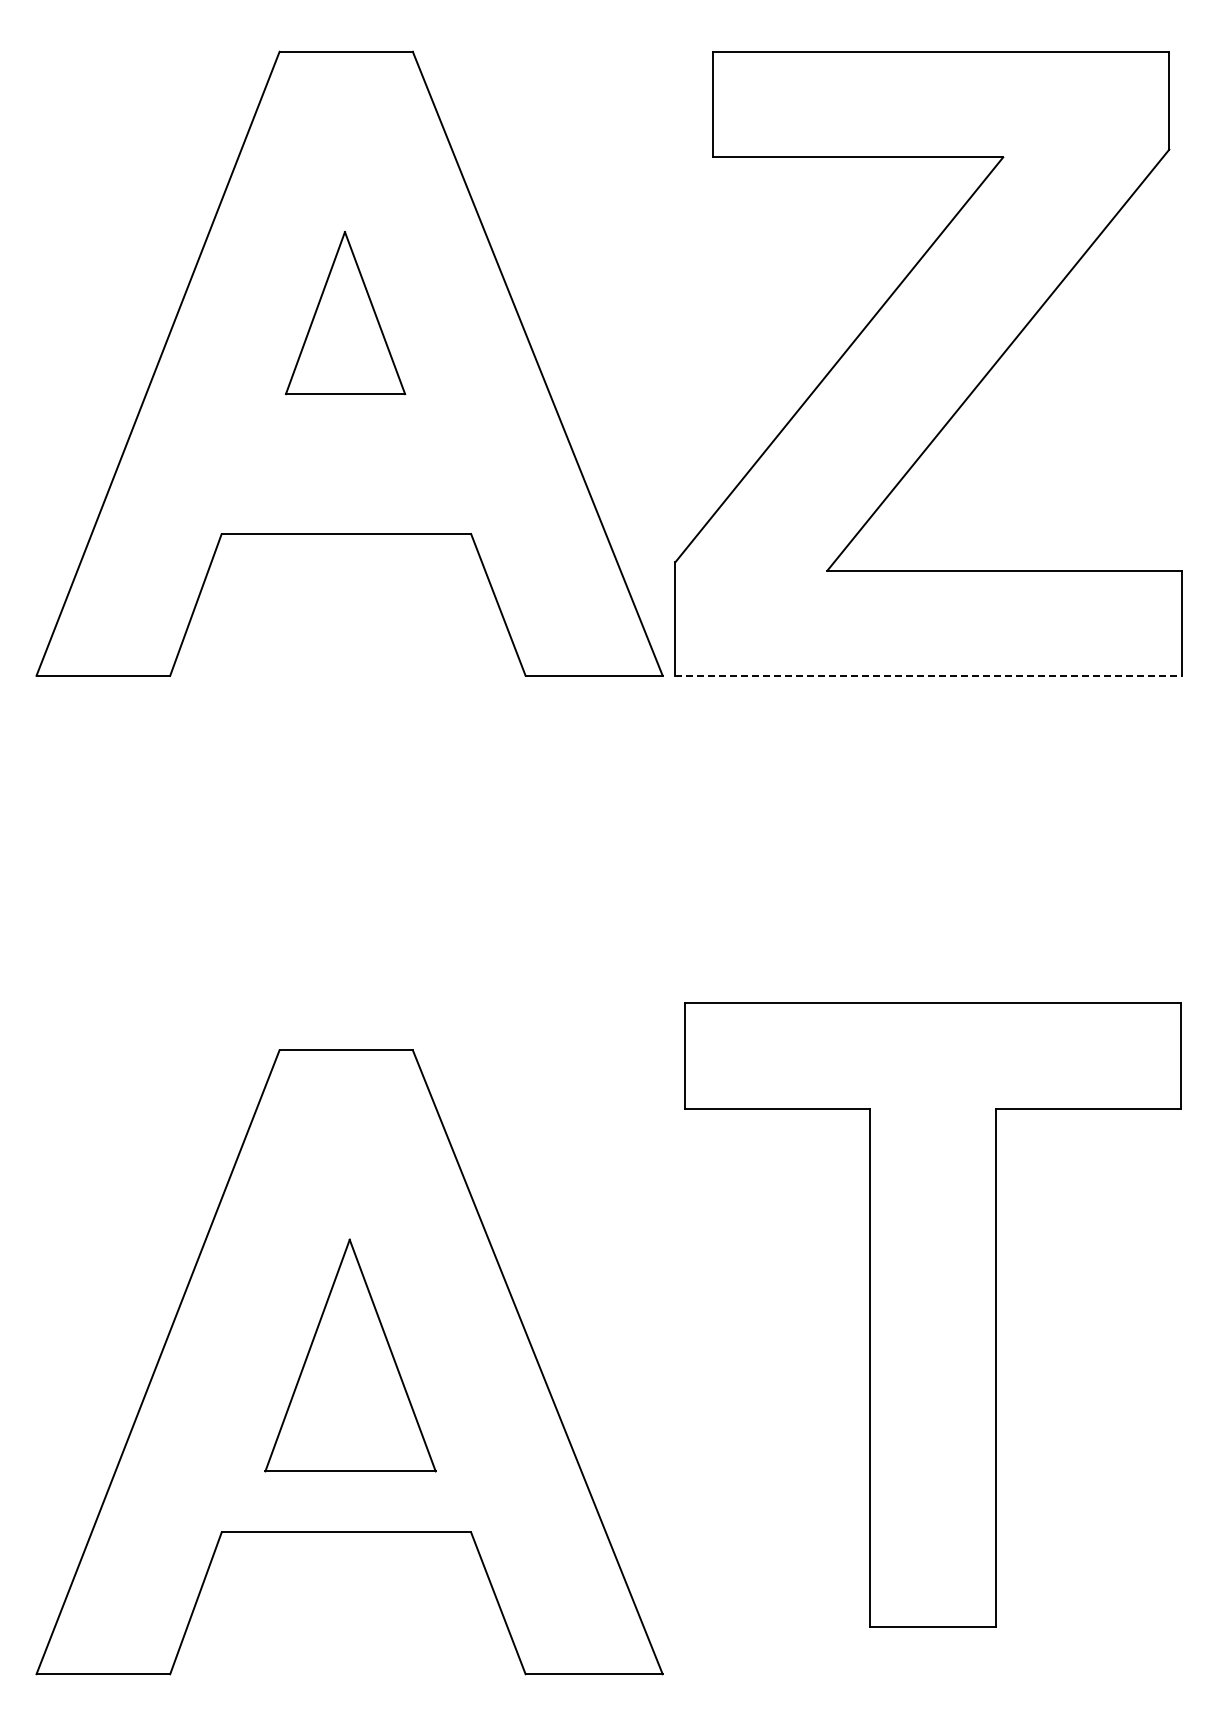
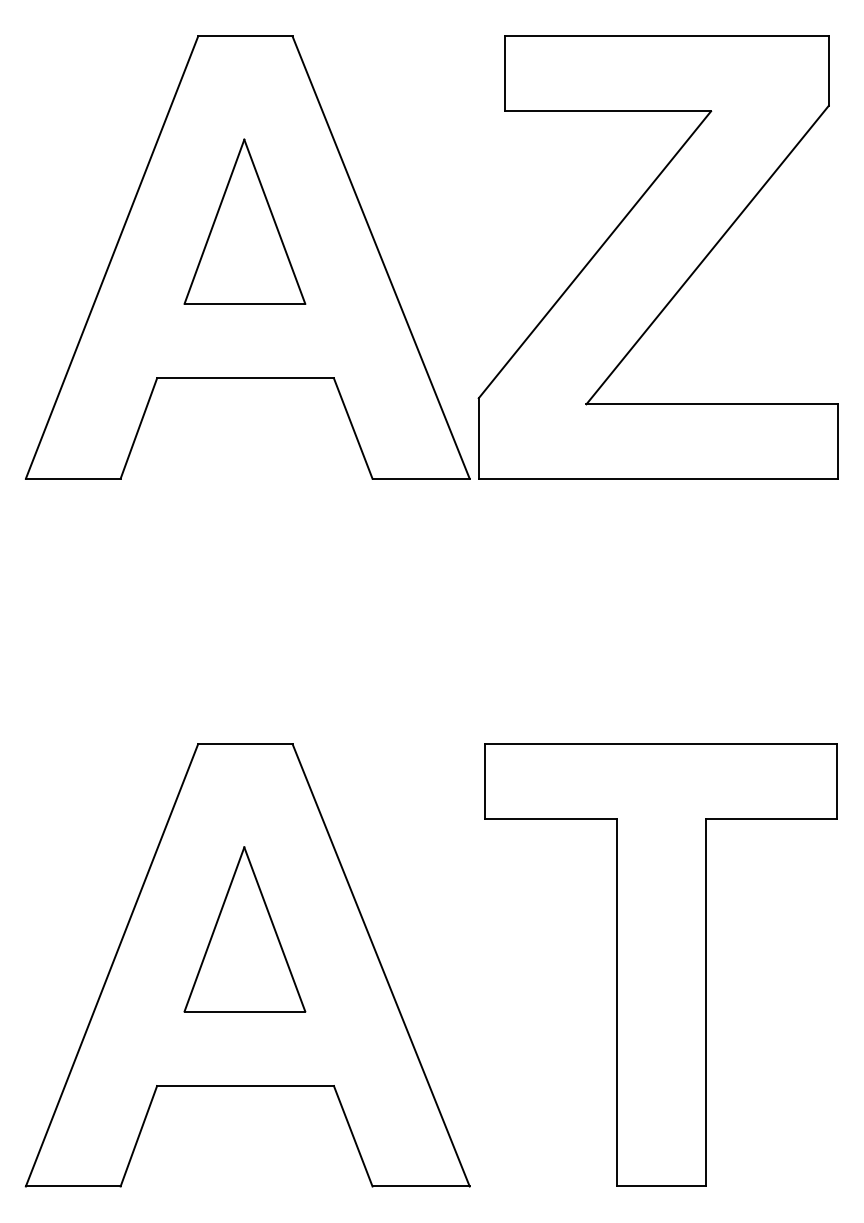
part: (345, 312) -> (244, 221), size x1.43
line: (929, 675) -> (658, 478), dashed -> solid
part: (932, 1314) -> (660, 964), moved
part: (350, 1355) -> (244, 929), moved

